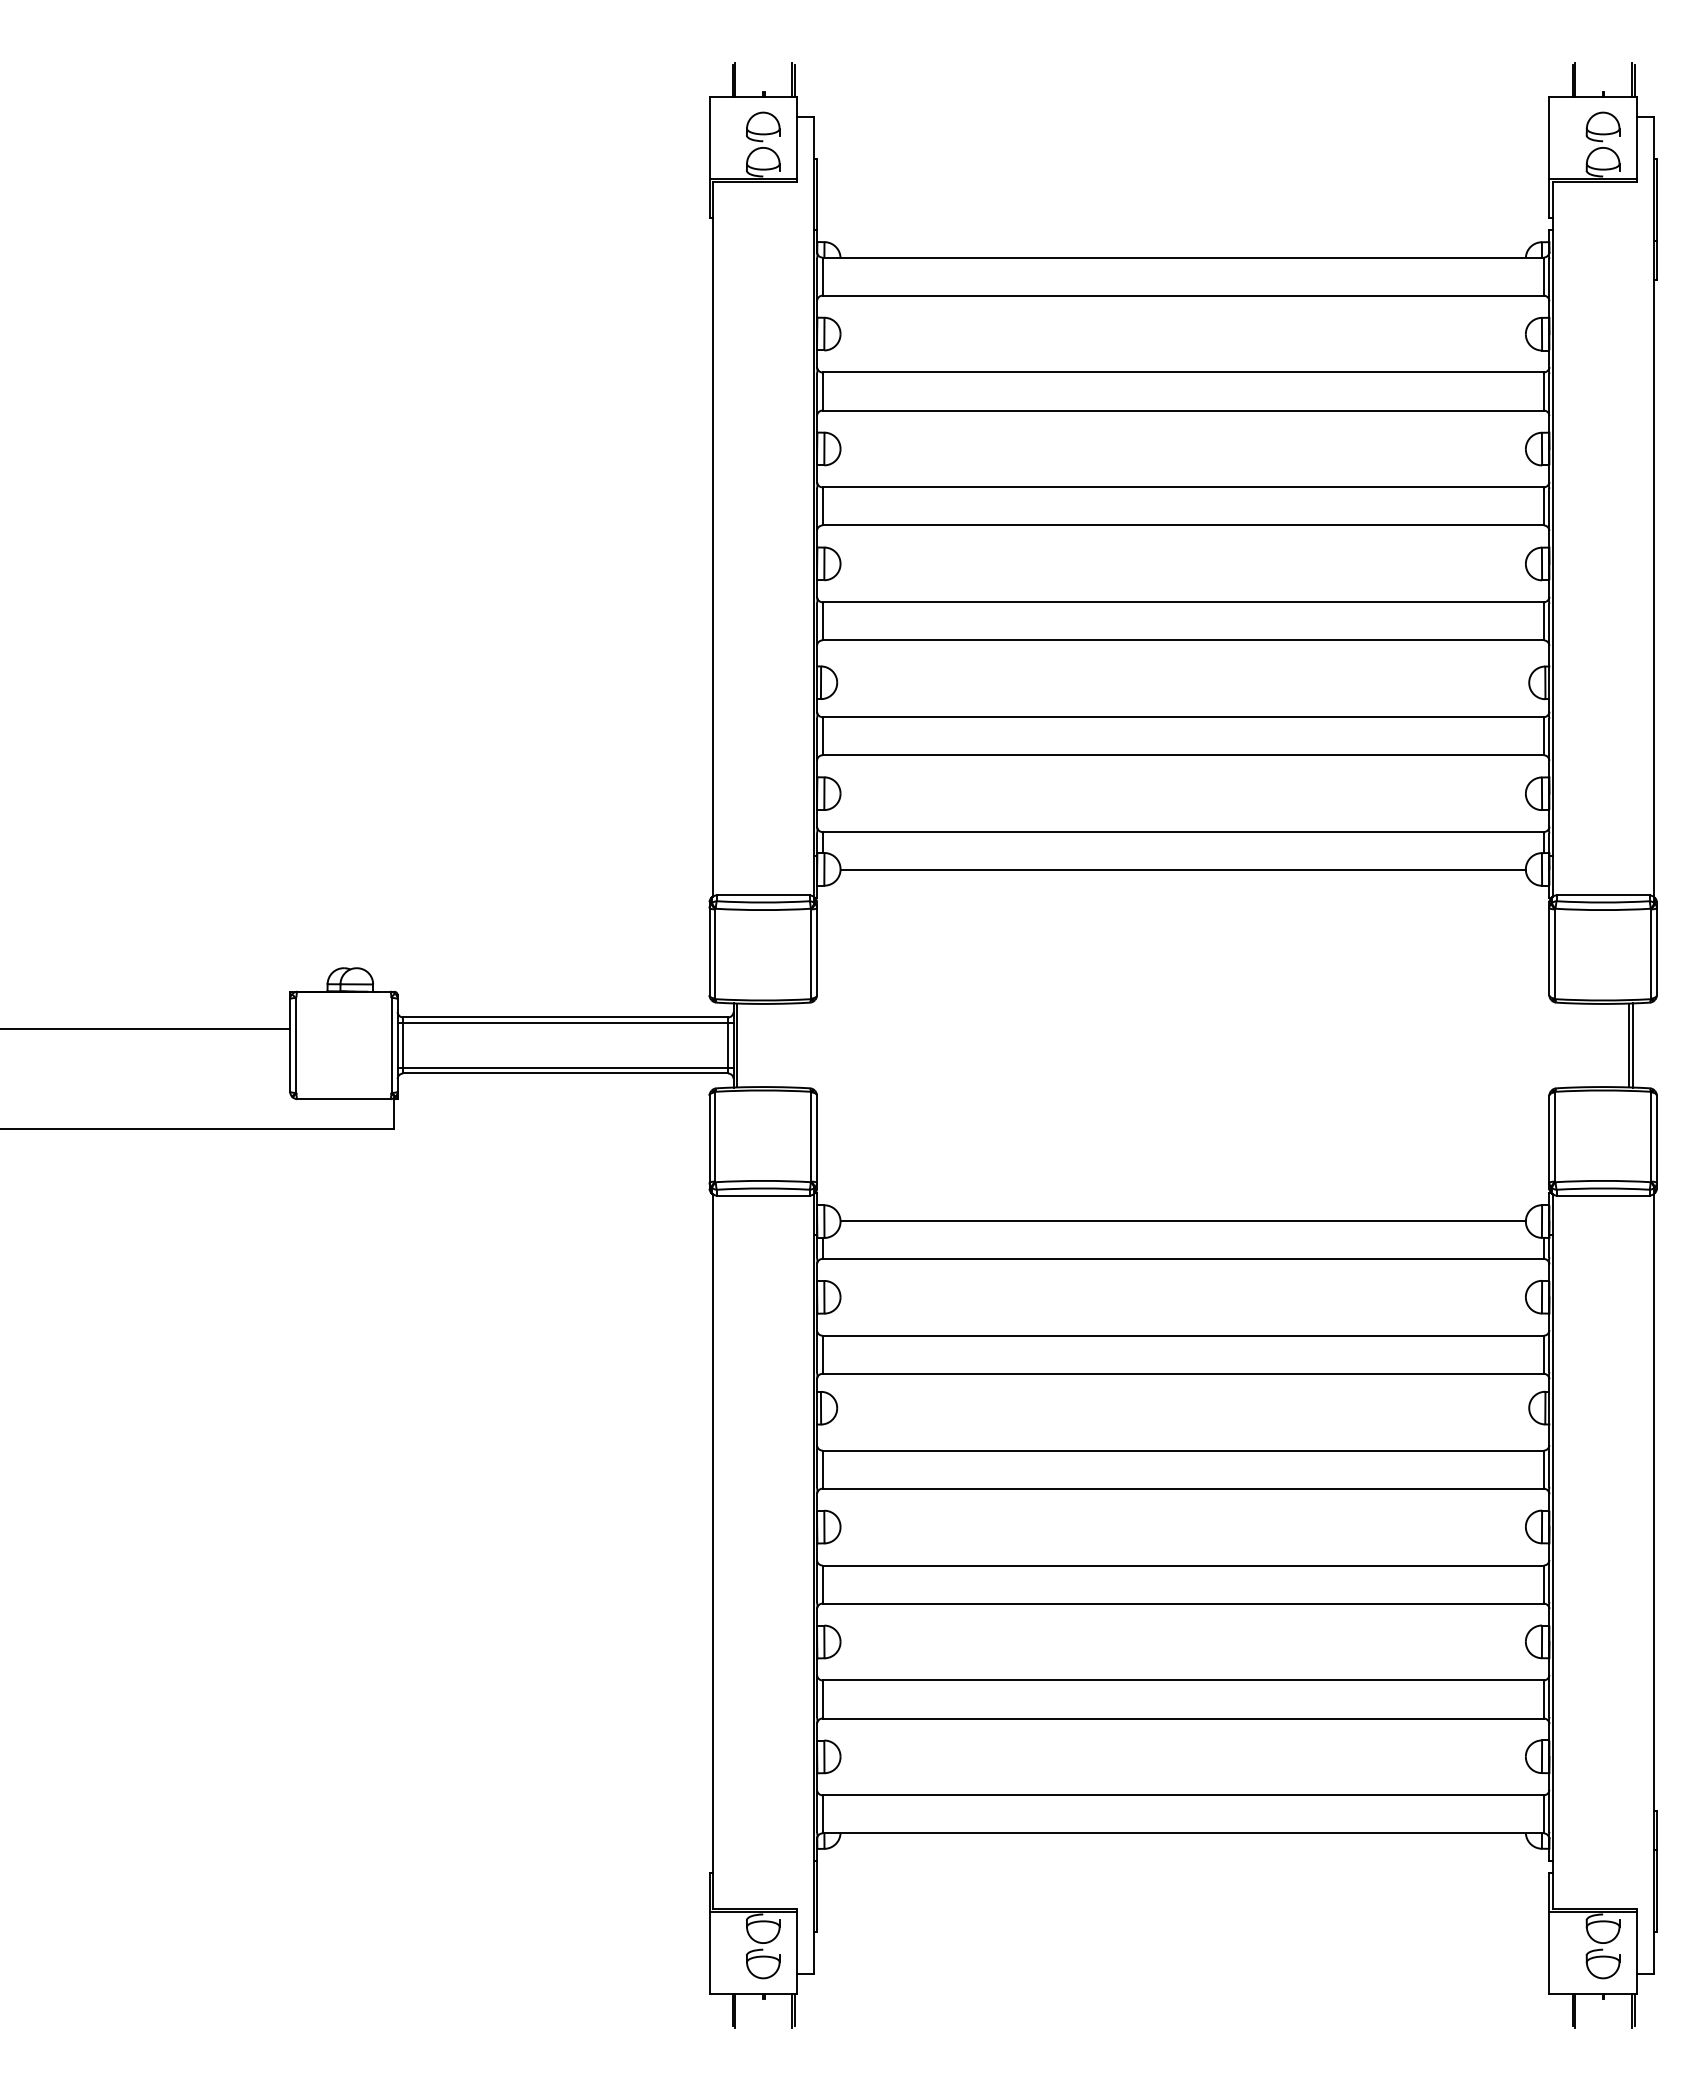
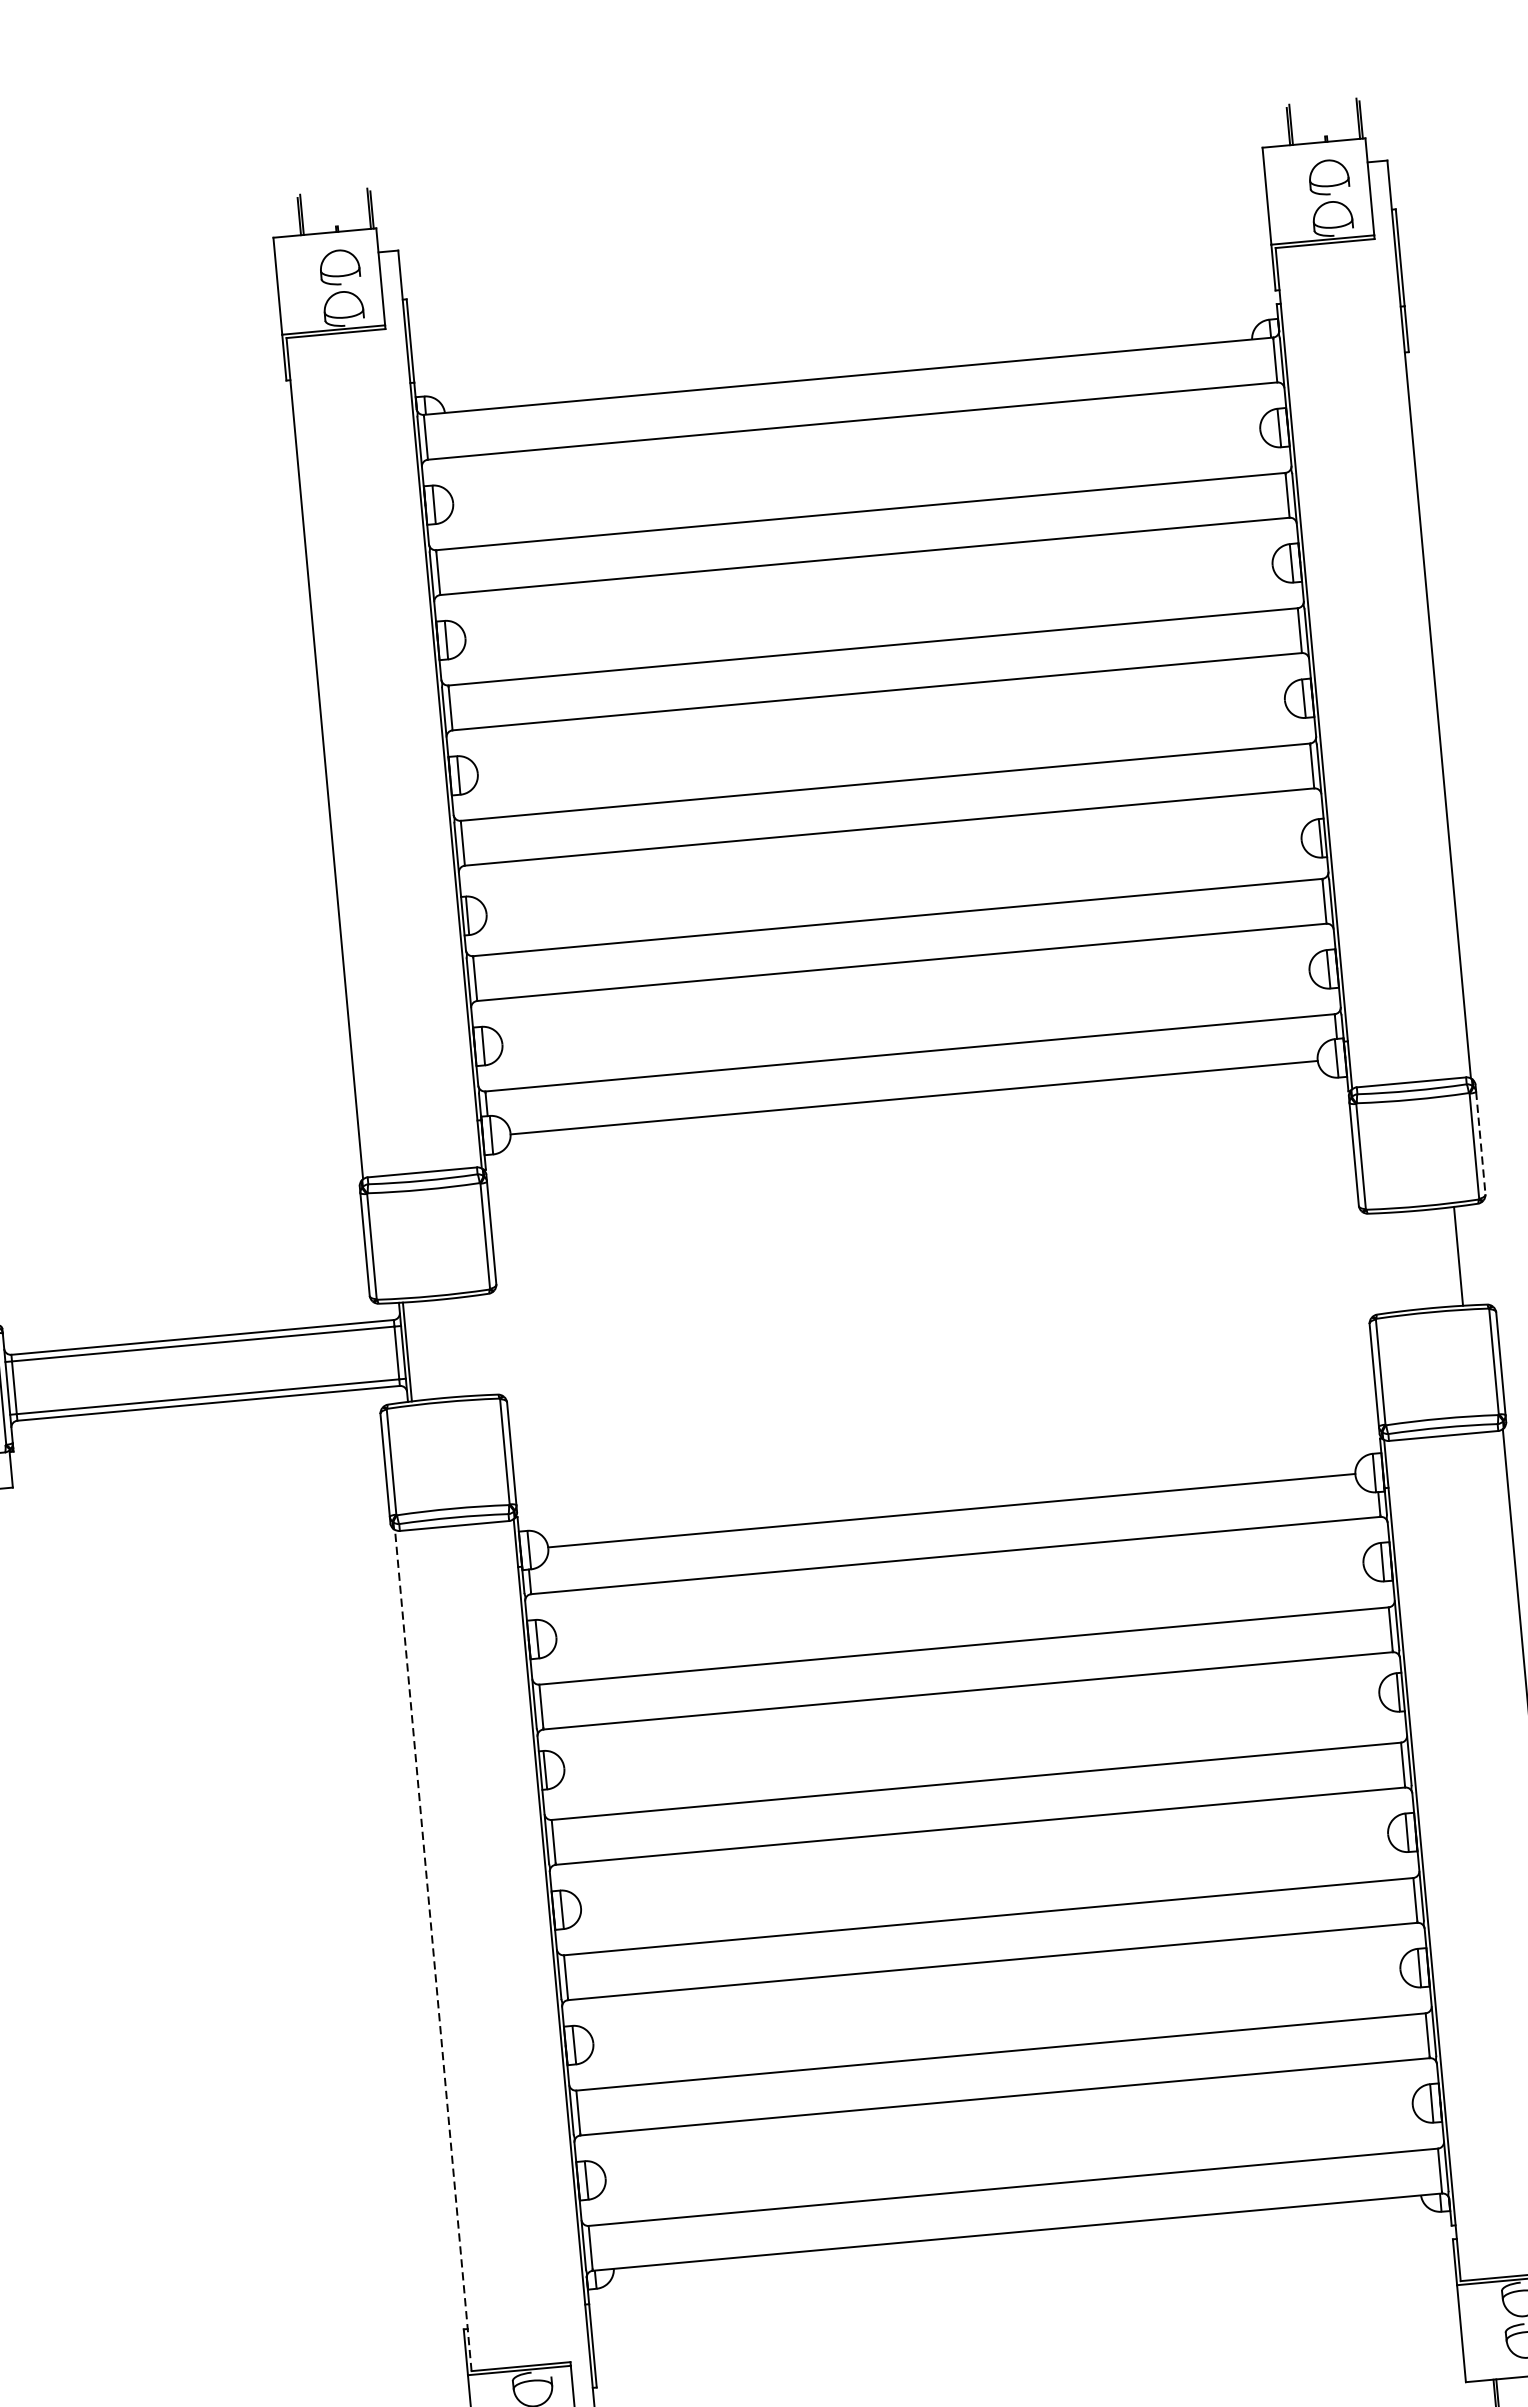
line: (1656, 951) -> (1480, 1142), solid -> dashed
line: (1632, 1045) -> (1462, 1256), removed
line: (712, 1550) -> (432, 1949), solid -> dashed

